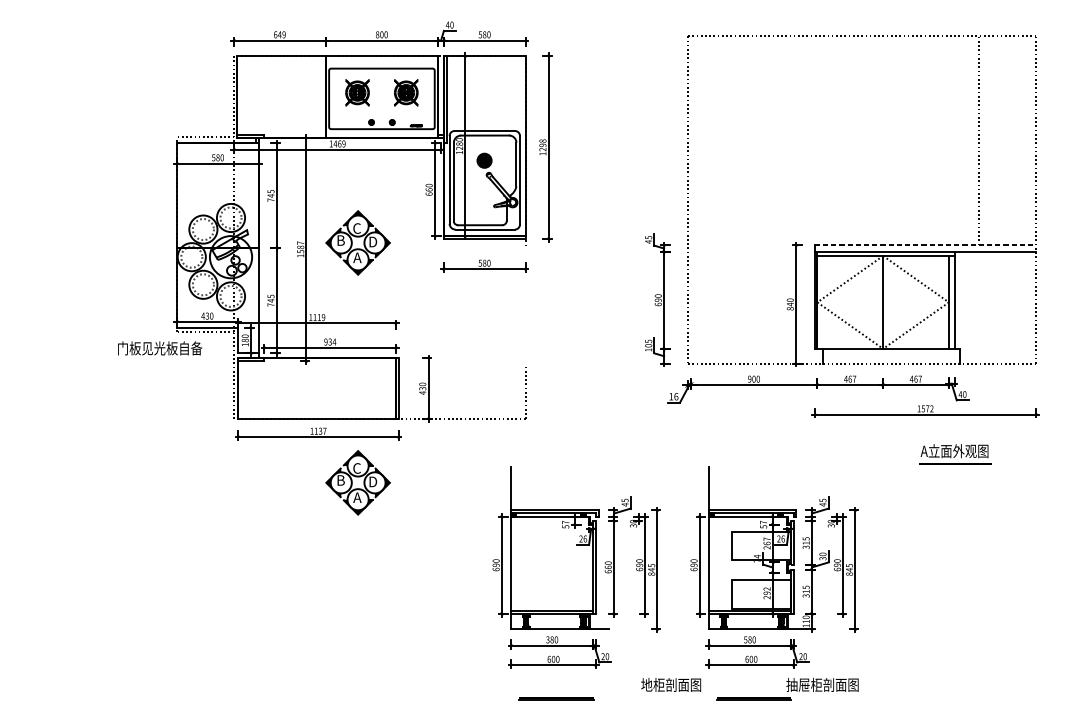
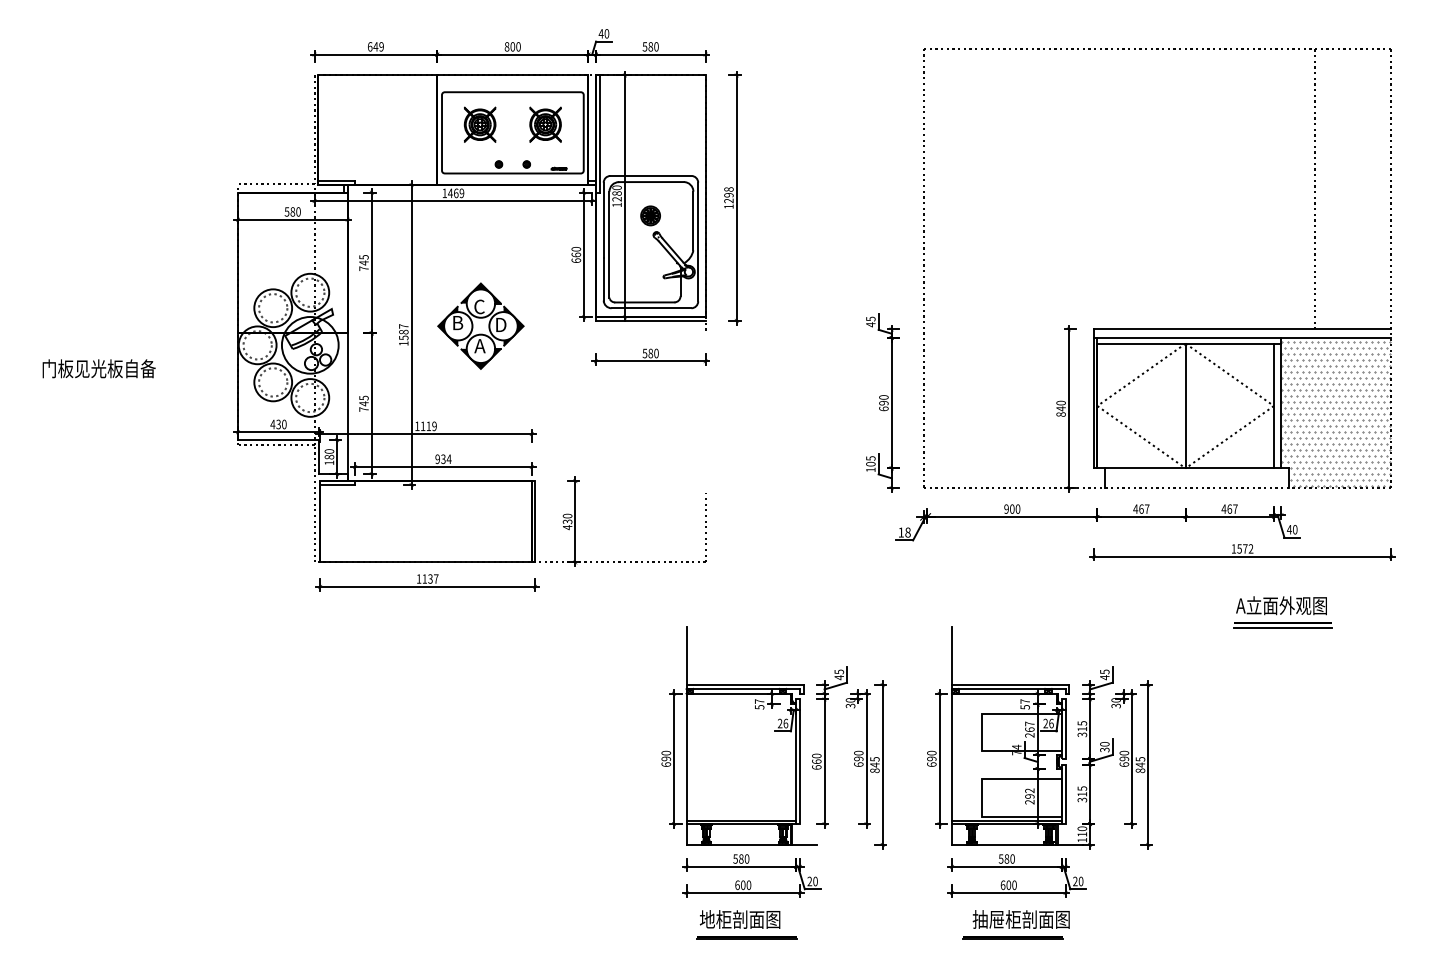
line: (925, 245) -> (1242, 329), dashed -> solid
hatch: (994, 308) -> (1335, 414), added
text: (159, 348) -> (98, 368), moved
text: (675, 396) -> (907, 532), 16 -> 18
line: (956, 468) -> (1283, 628), added
part: (357, 477) -> (480, 640), removed
text: (547, 639) -> (735, 858), 380 -> 580
text: (671, 684) -> (740, 919), moved
text: (821, 684) -> (1020, 919), moved

